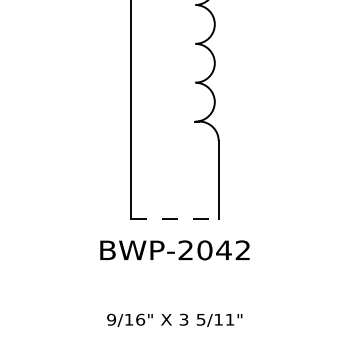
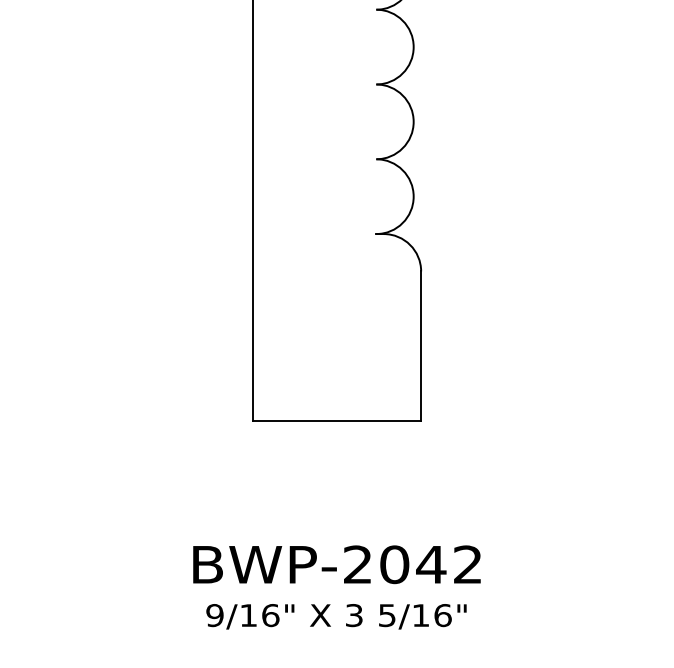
line: (175, 218) -> (337, 420), dashed -> solid
text: (174, 250) -> (336, 564), moved
text: (229, 319) -> (441, 615), 5/11" -> 5/16"

